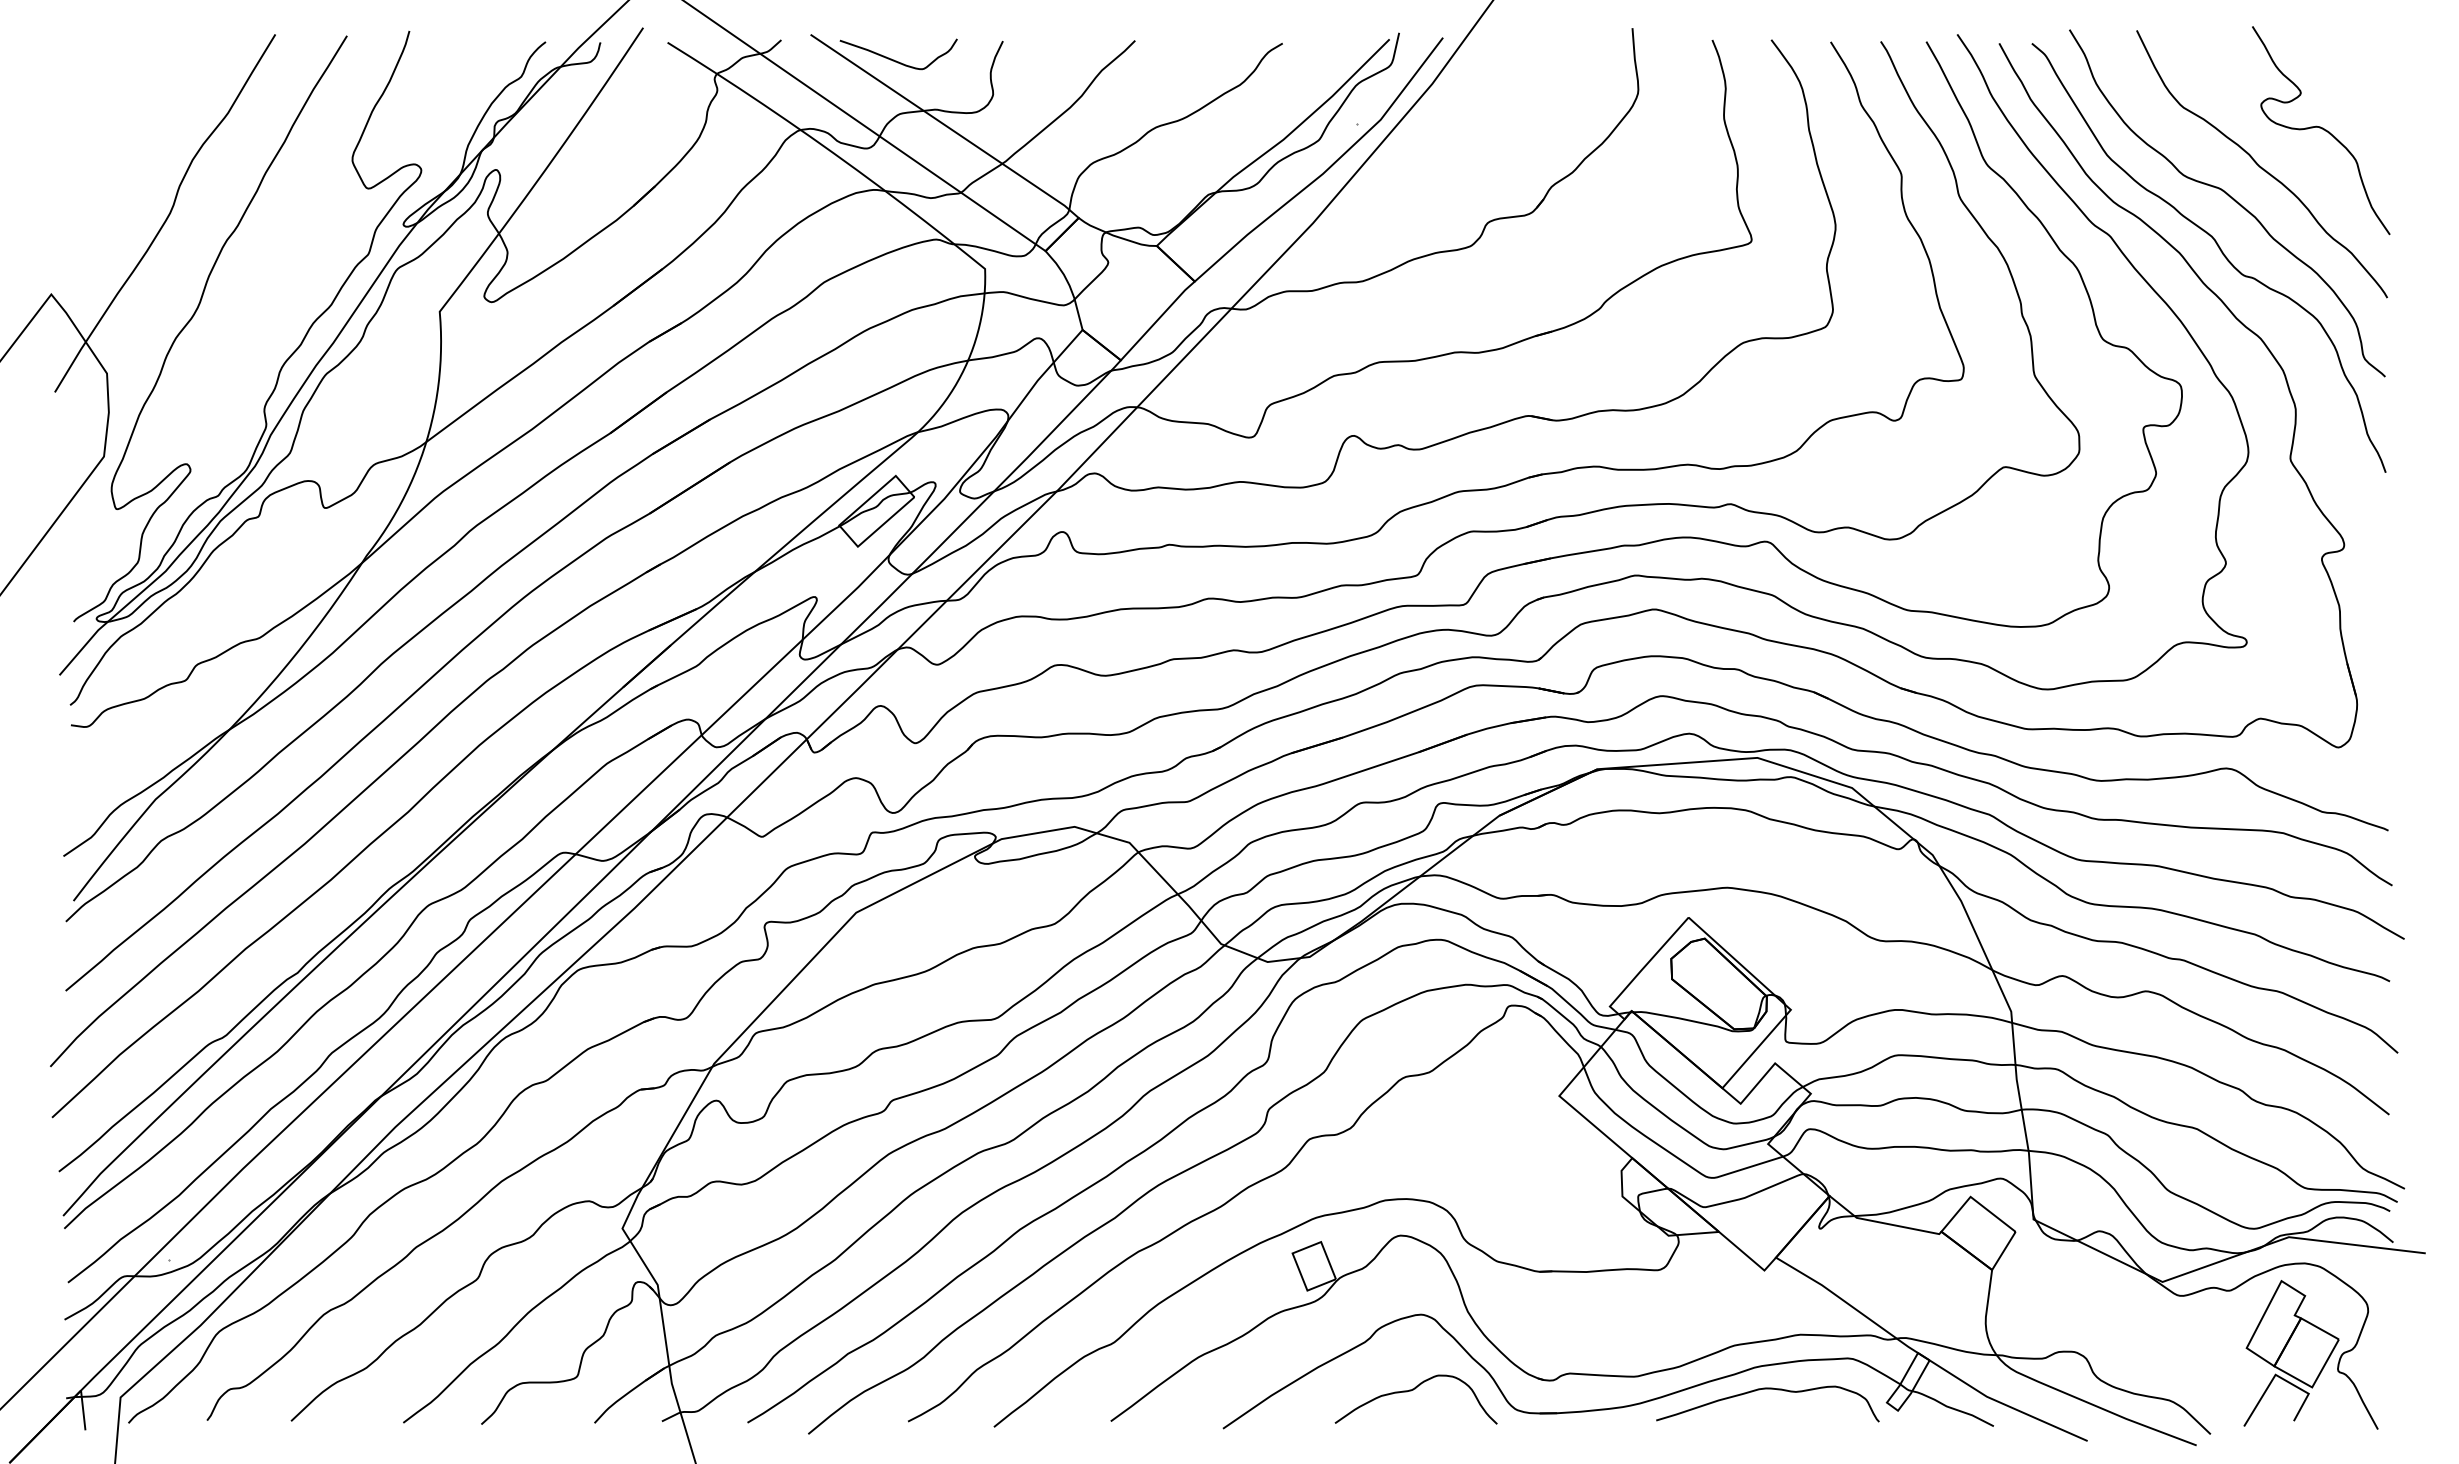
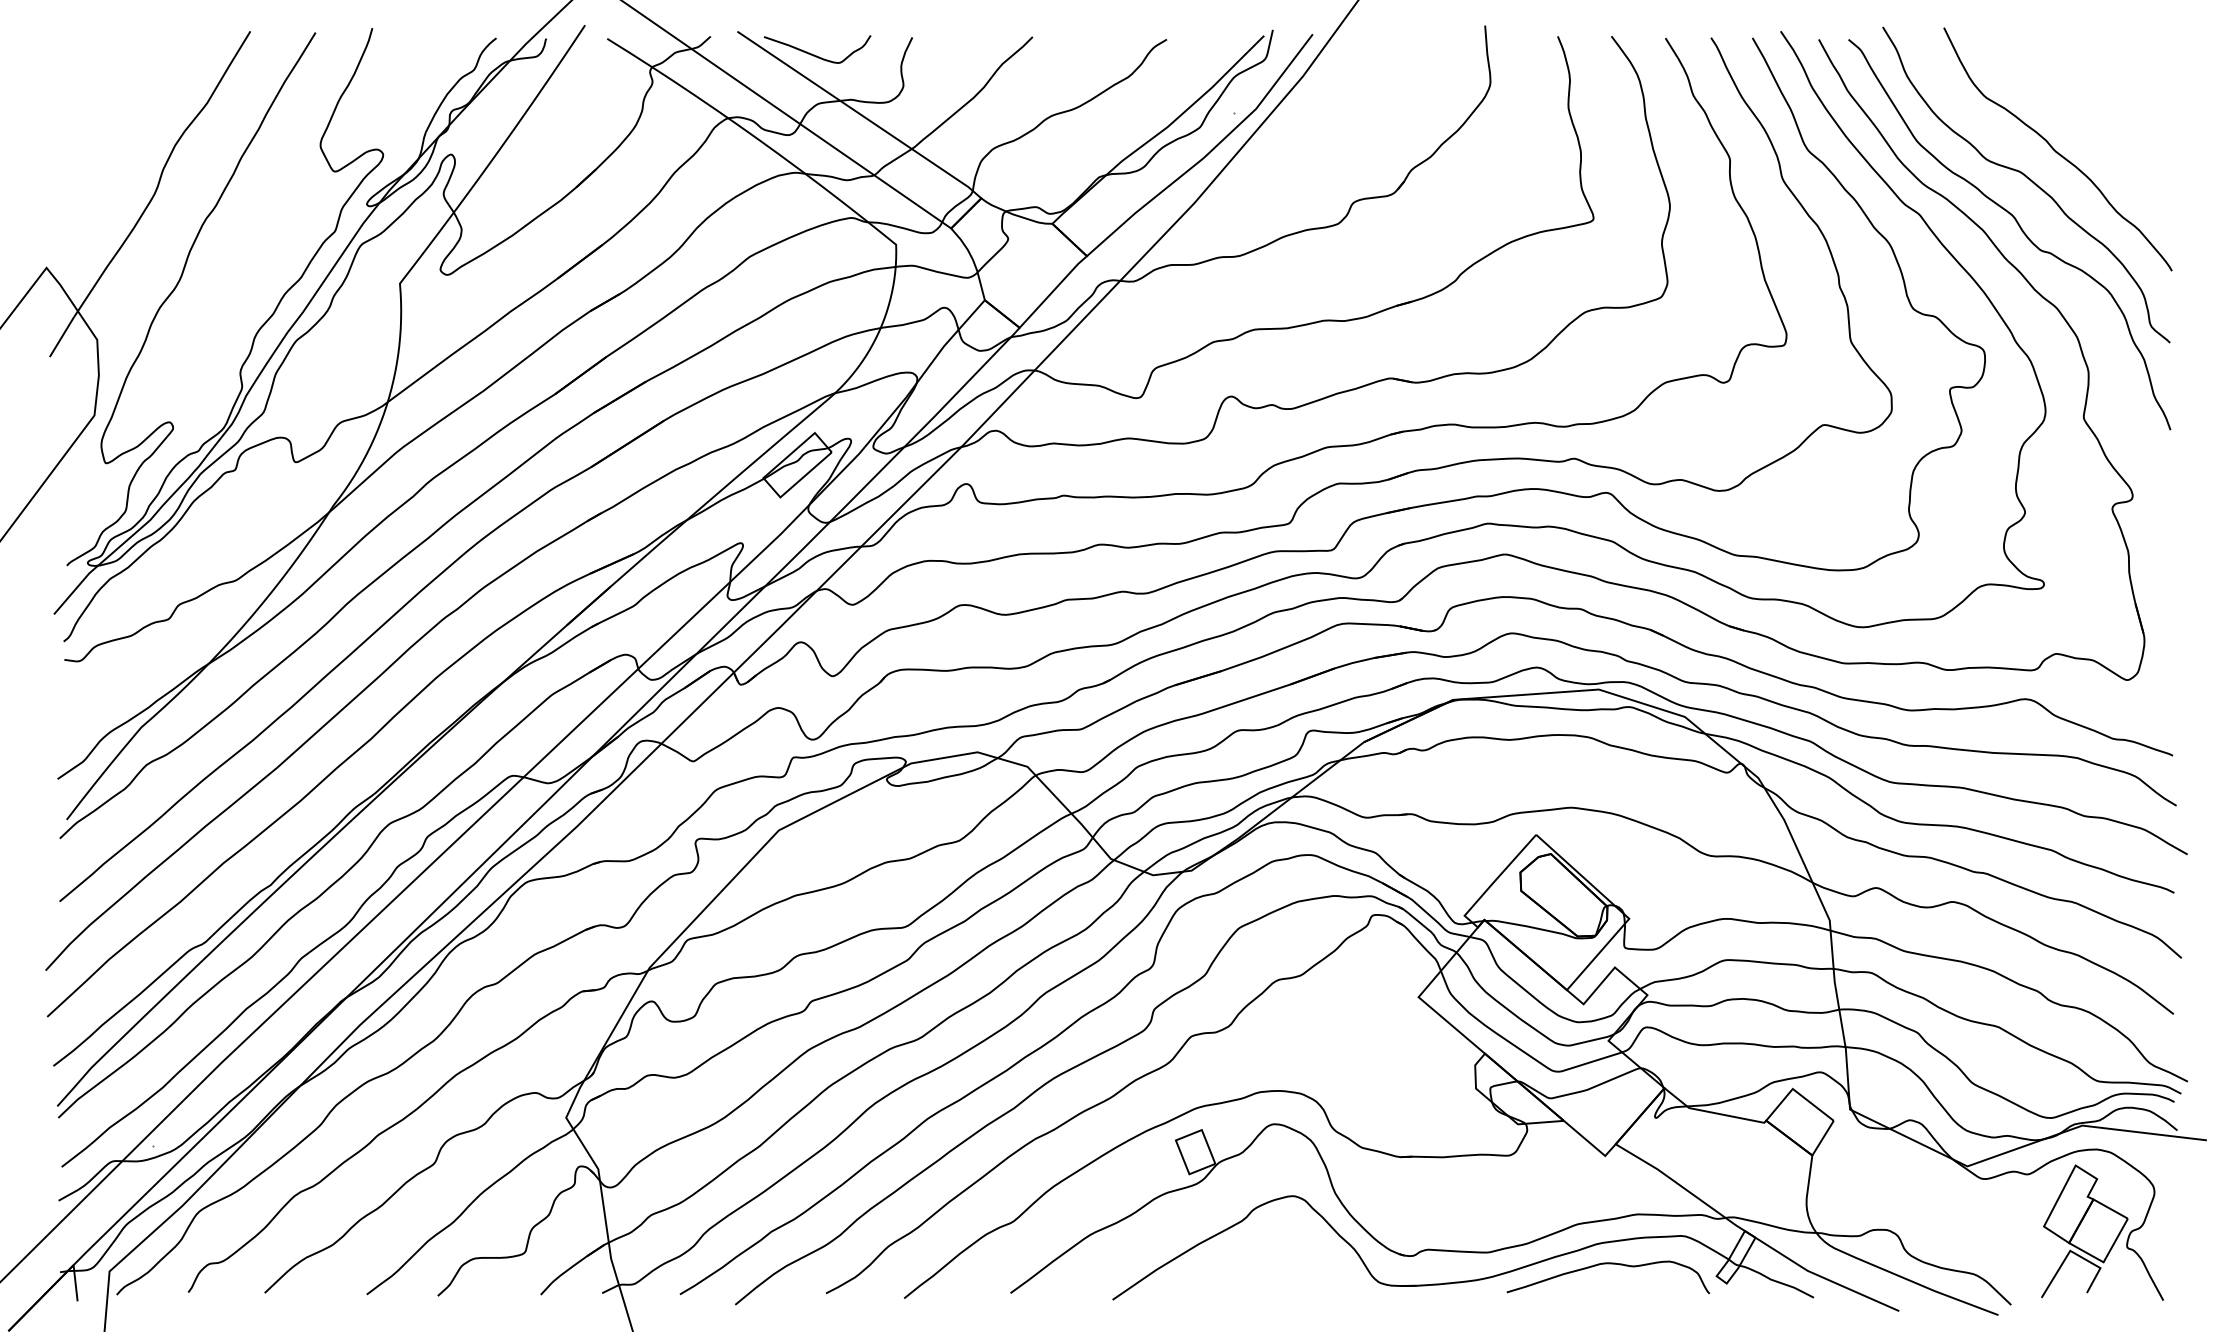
curve: (2320, 129) -> (2111, 117), removed
curve: (1413, 1390) -> (1285, 1265), removed

